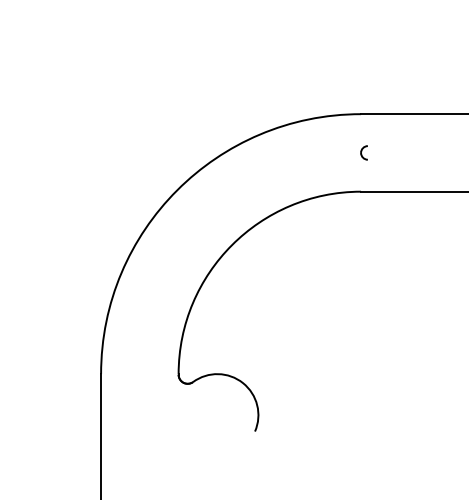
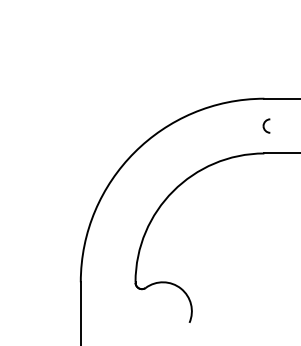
part: (363, 152) -> (266, 125), size x1.4

